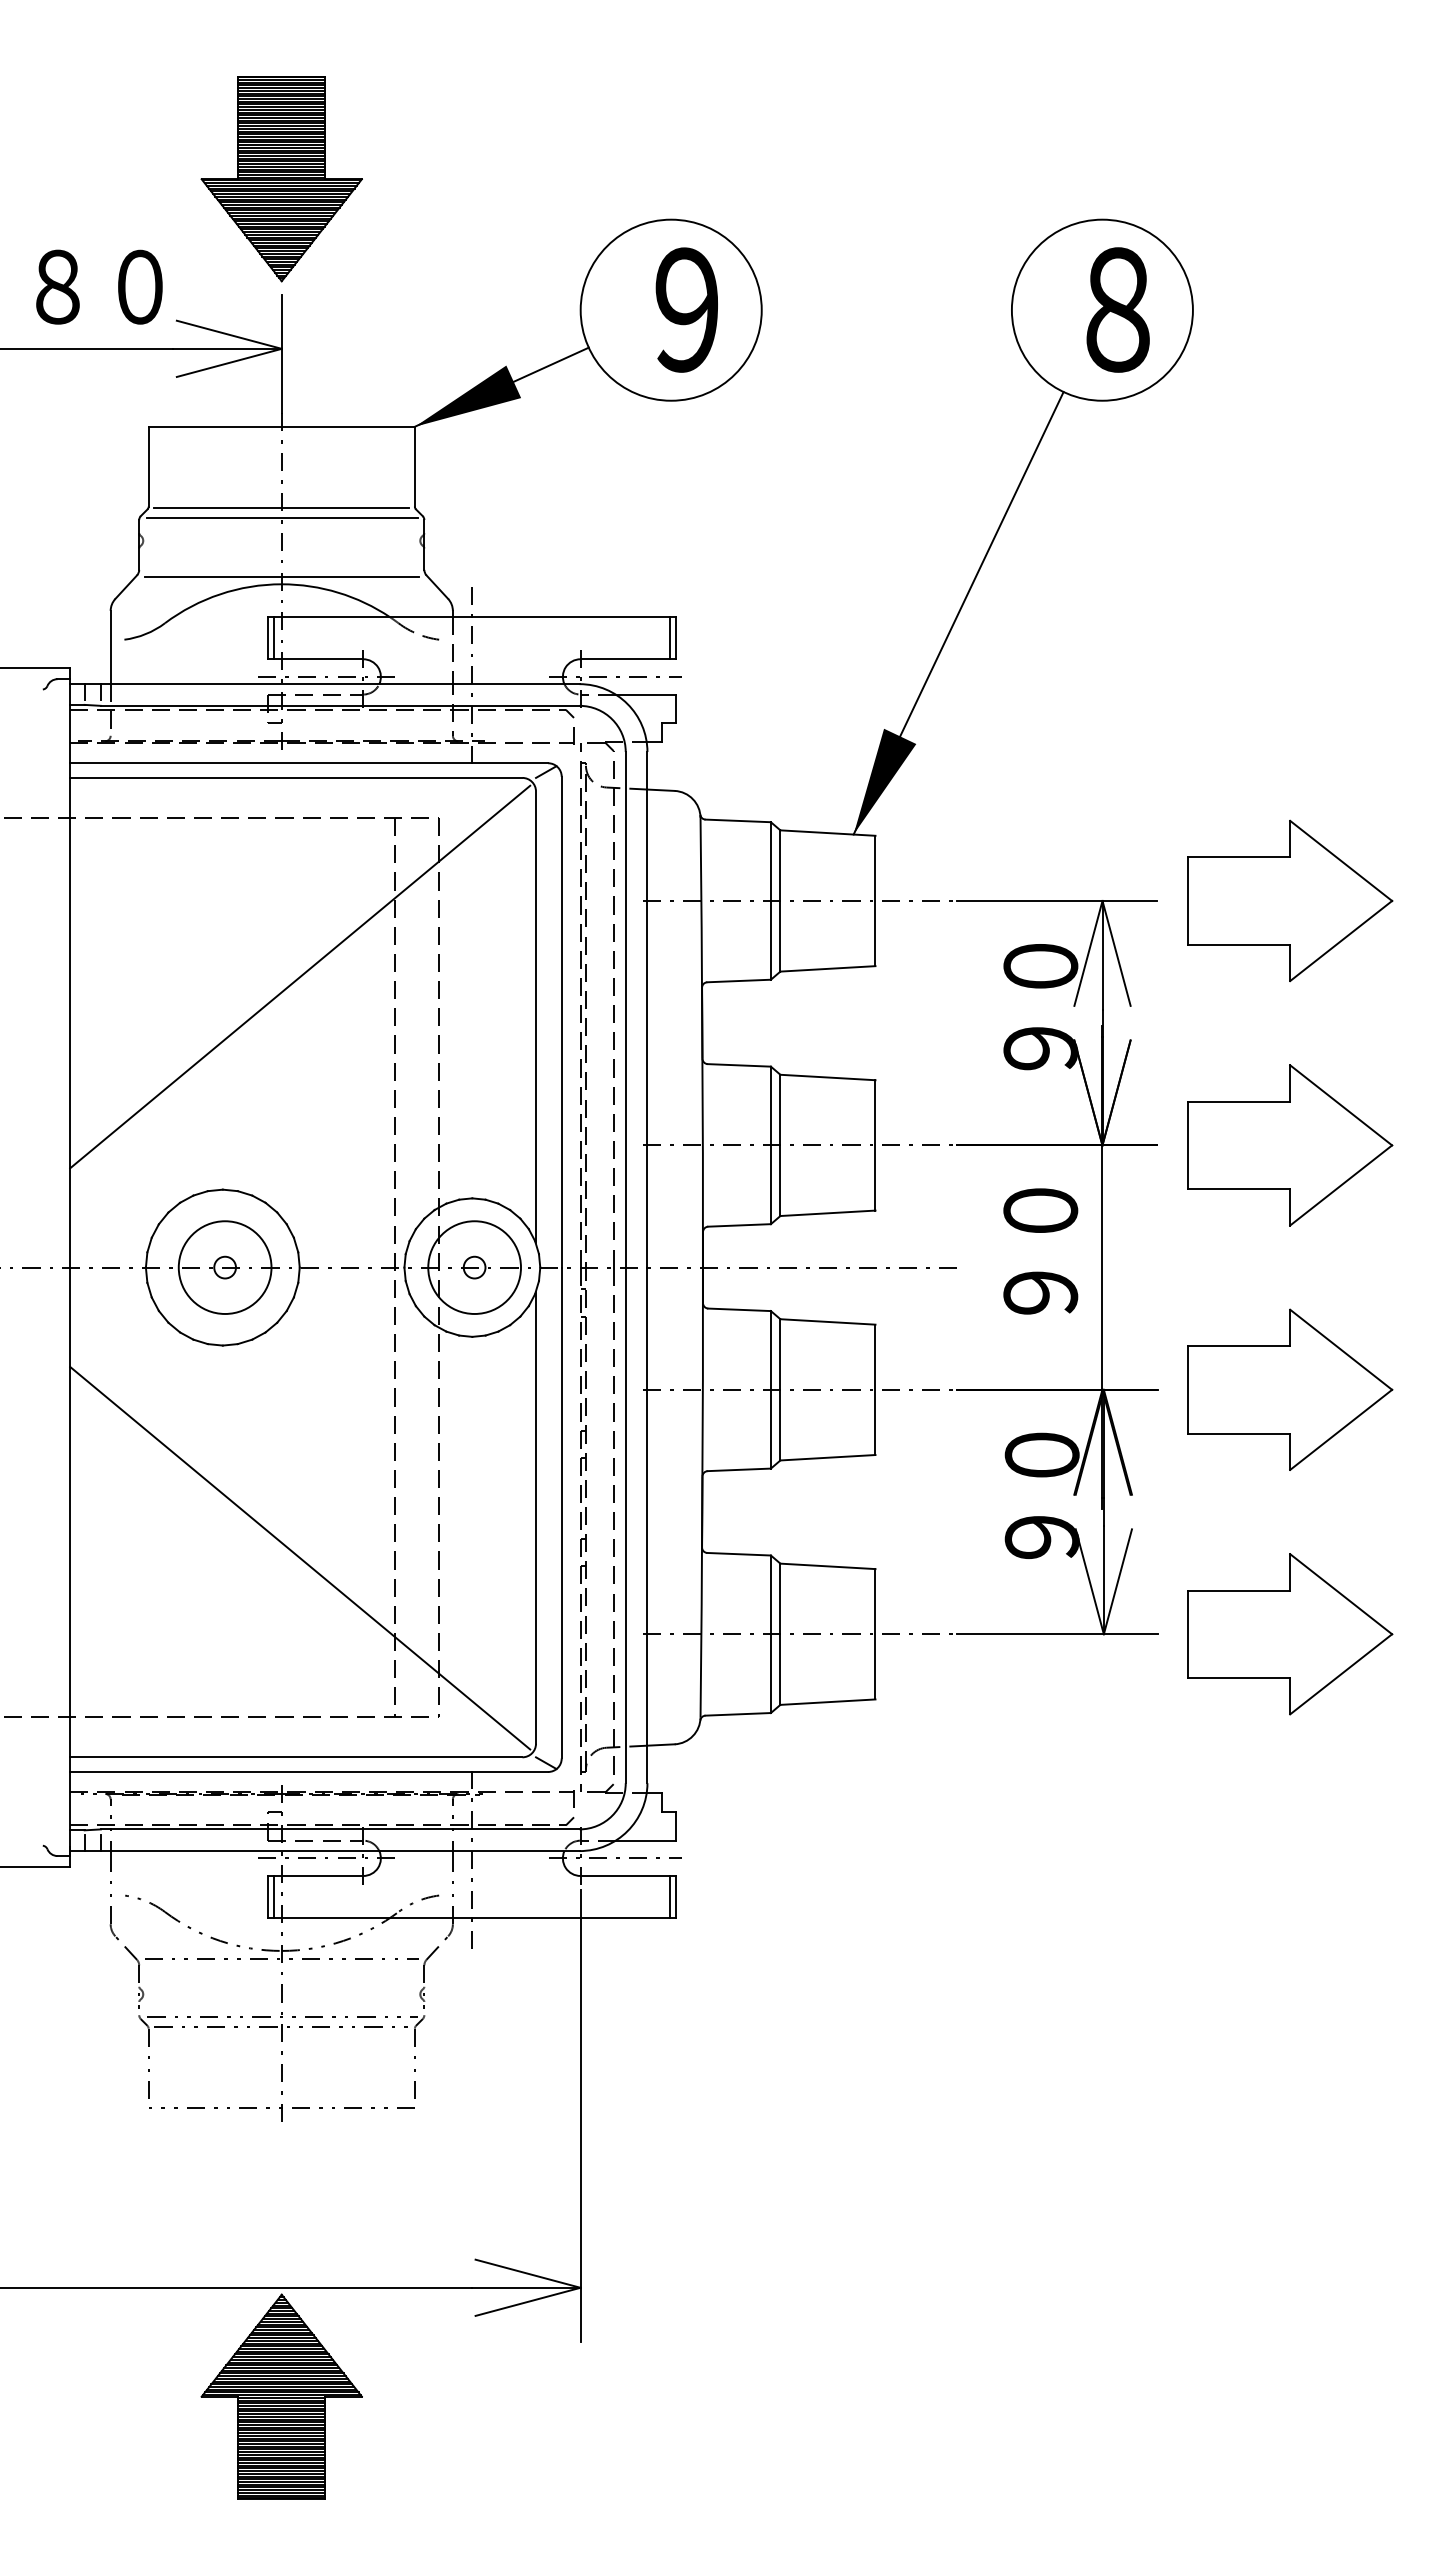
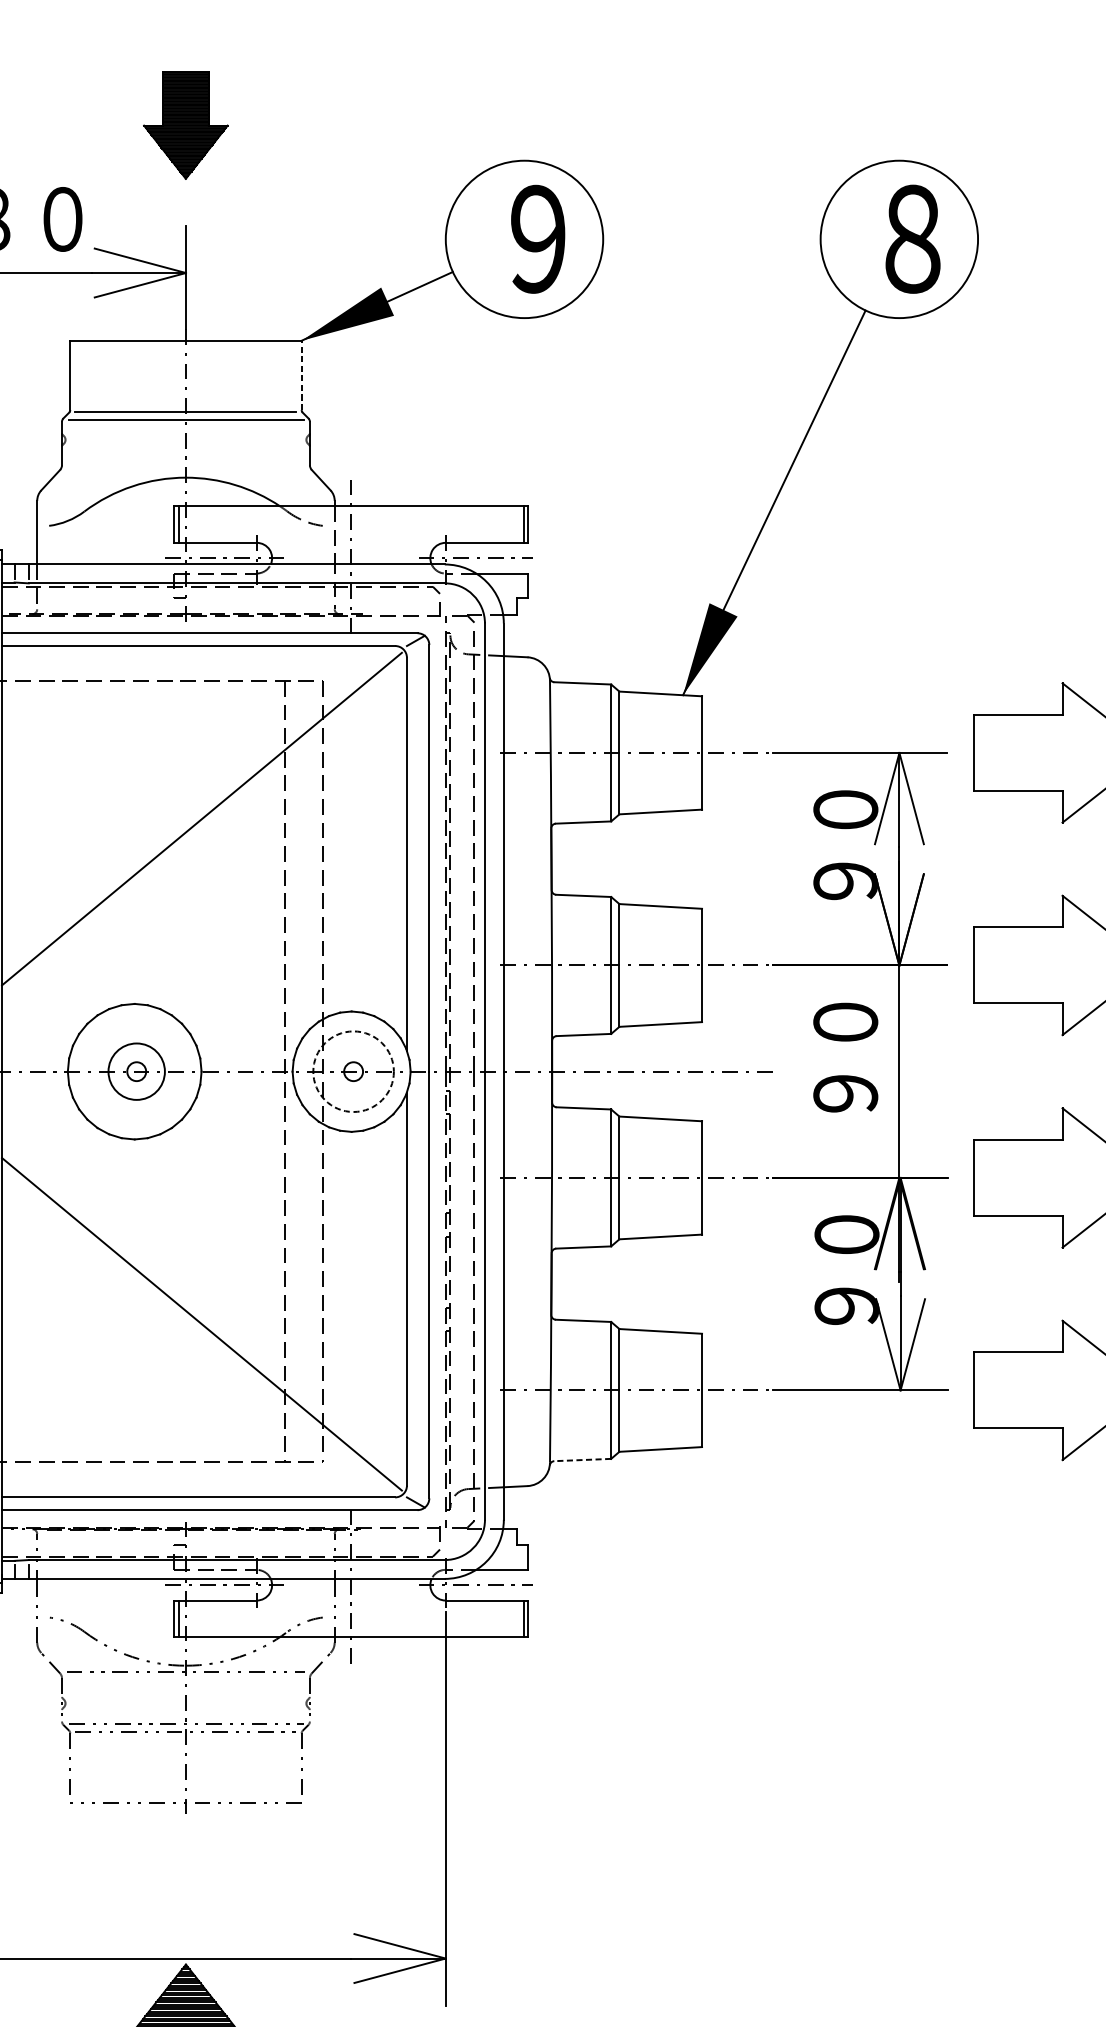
part: (281, 179) -> (185, 125), size x0.6
line: (414, 466) -> (301, 375), solid -> dashed
line: (281, 576) -> (185, 470), removed
circle: (224, 1267) -> (136, 1071), size x0.7
circle: (474, 1267) -> (353, 1071), solid -> dashed
line: (738, 1714) -> (582, 1460), solid -> dashed

